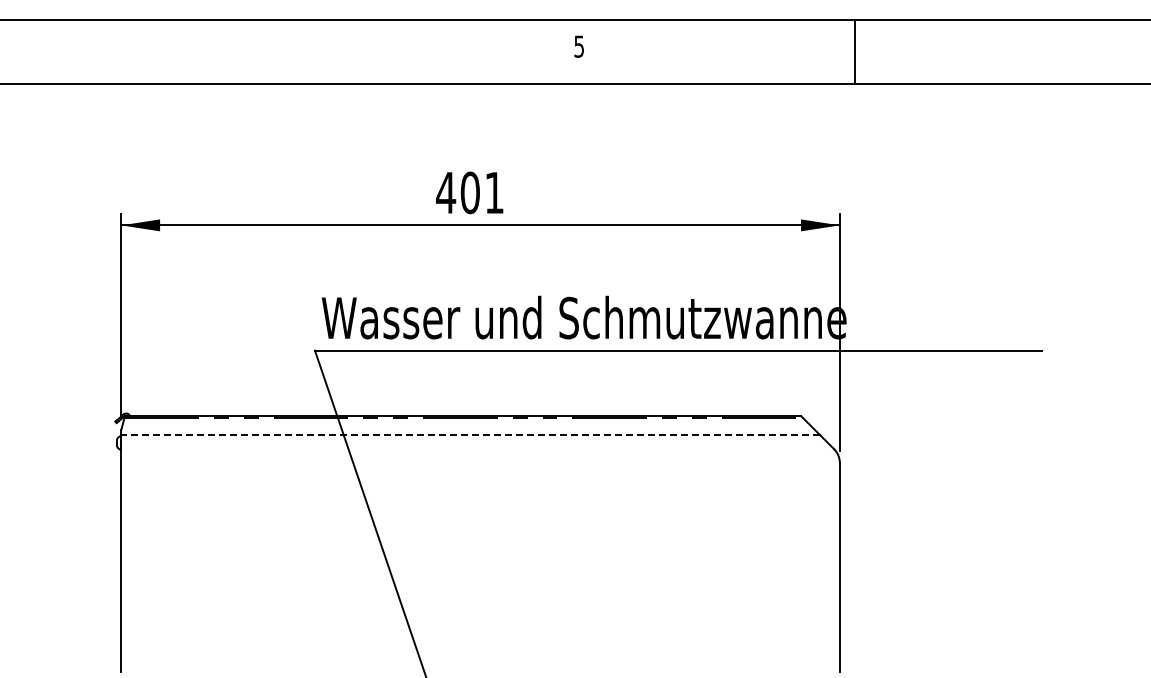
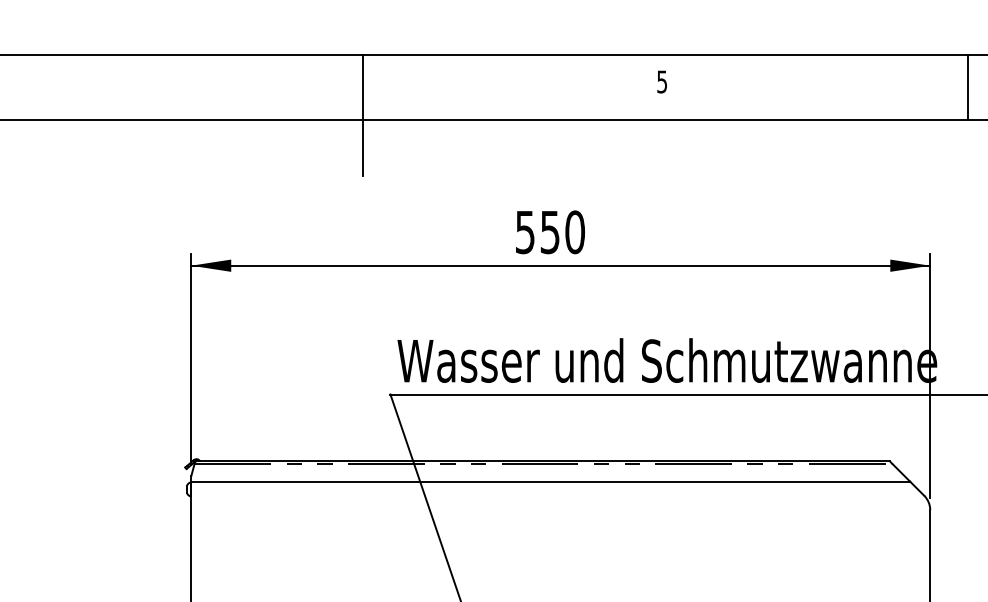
line: (854, 51) -> (967, 86), moved
line: (288, 78) -> (363, 114), added
text: (470, 192) -> (550, 231), 401 -> 550
line: (470, 435) -> (550, 481), dashed -> solid

